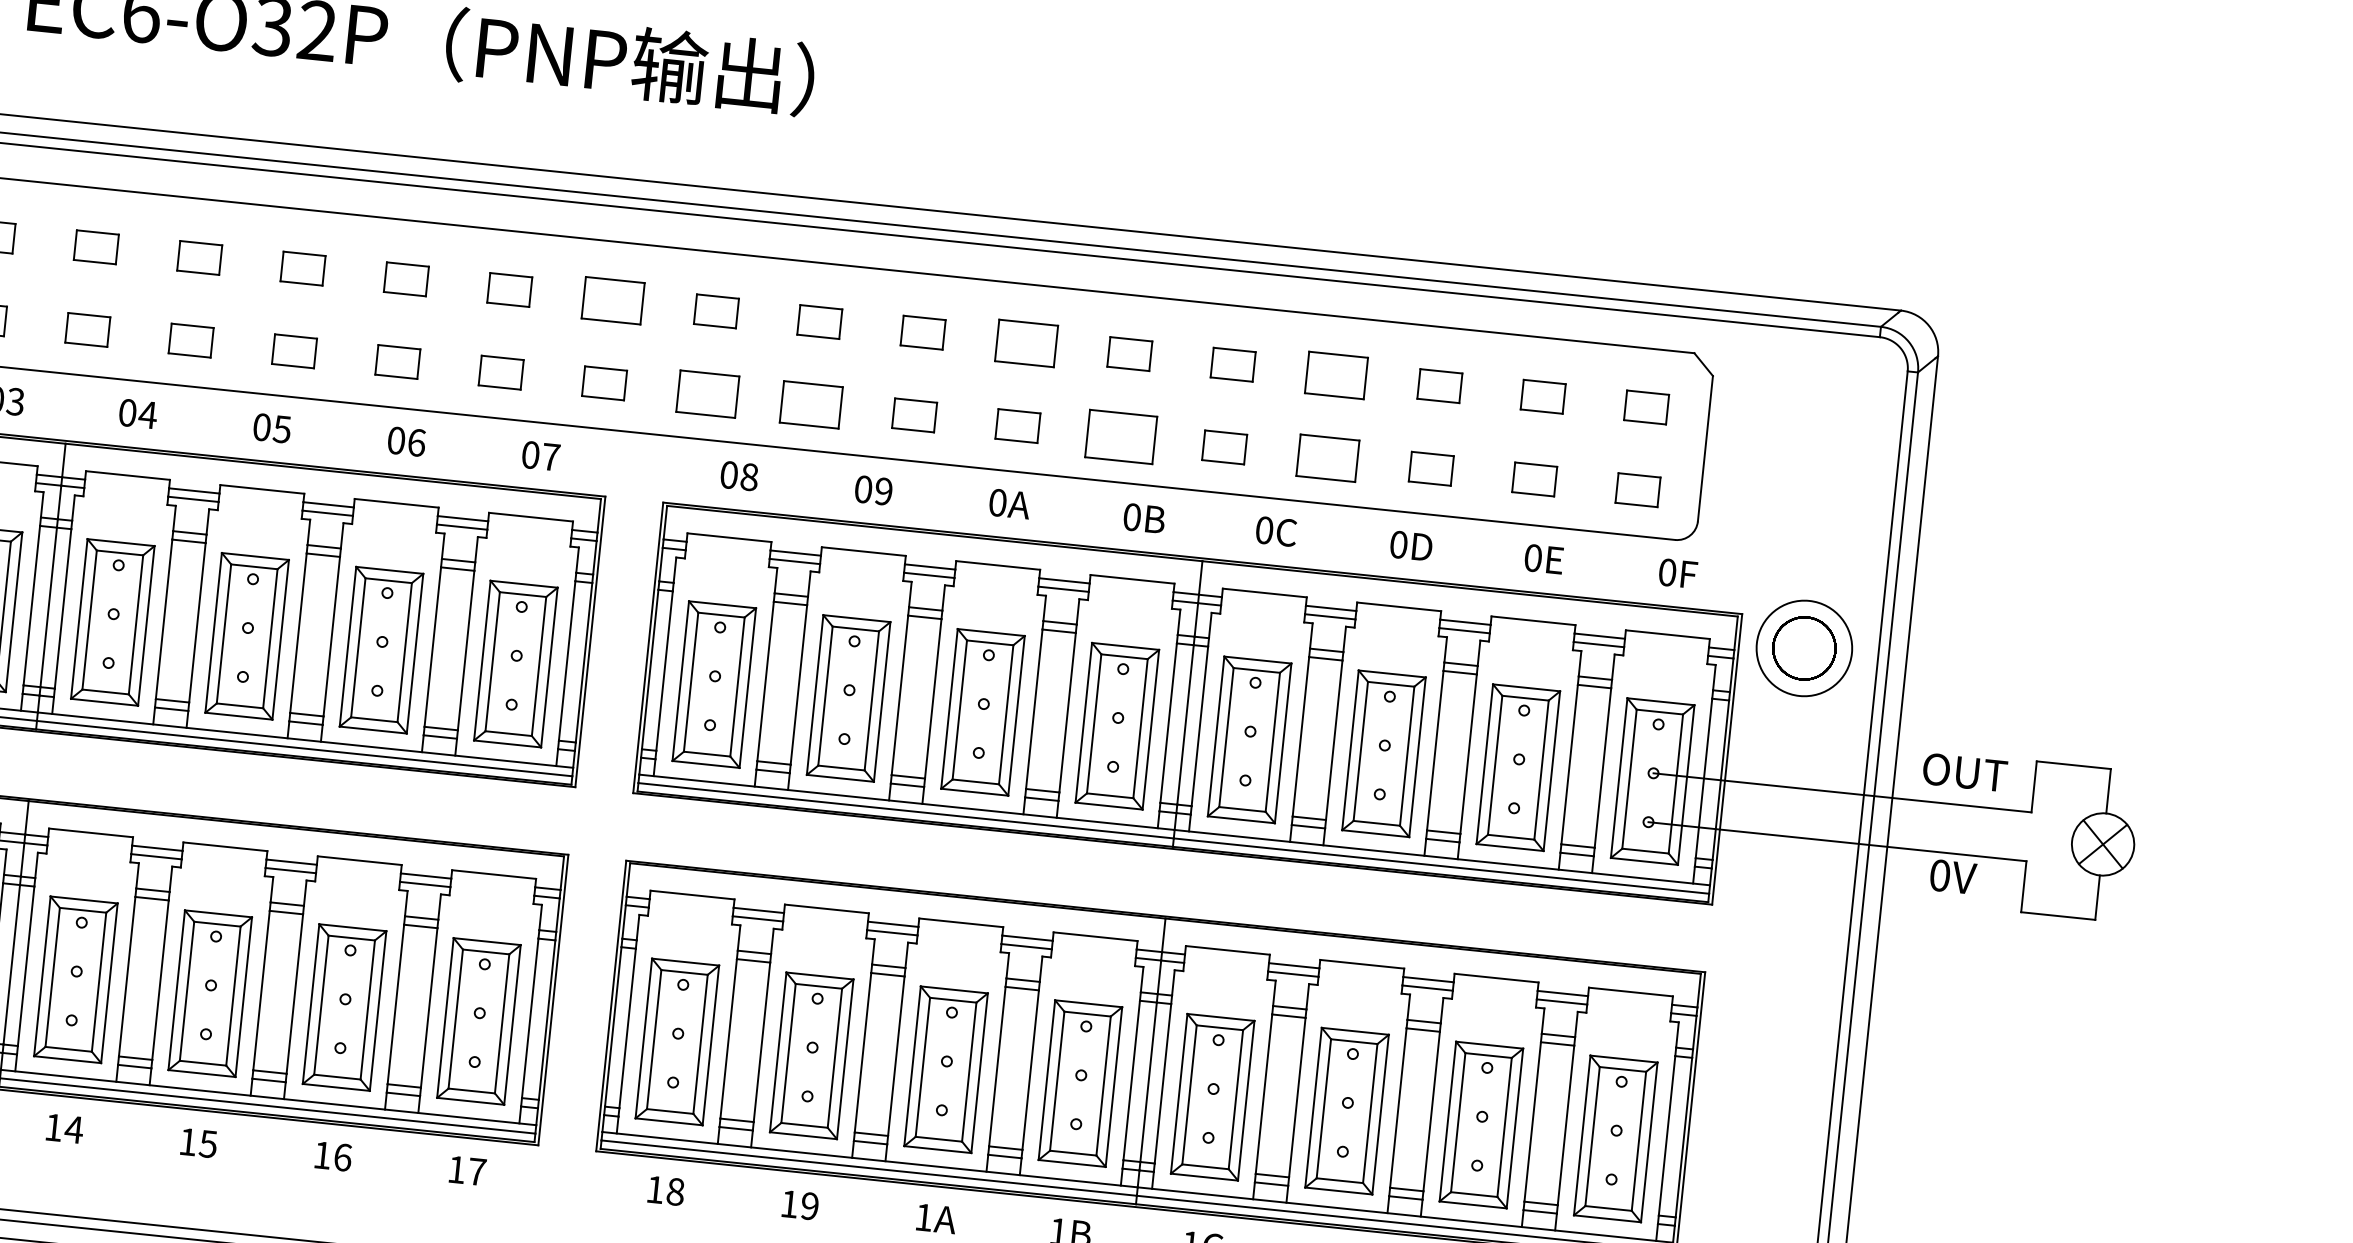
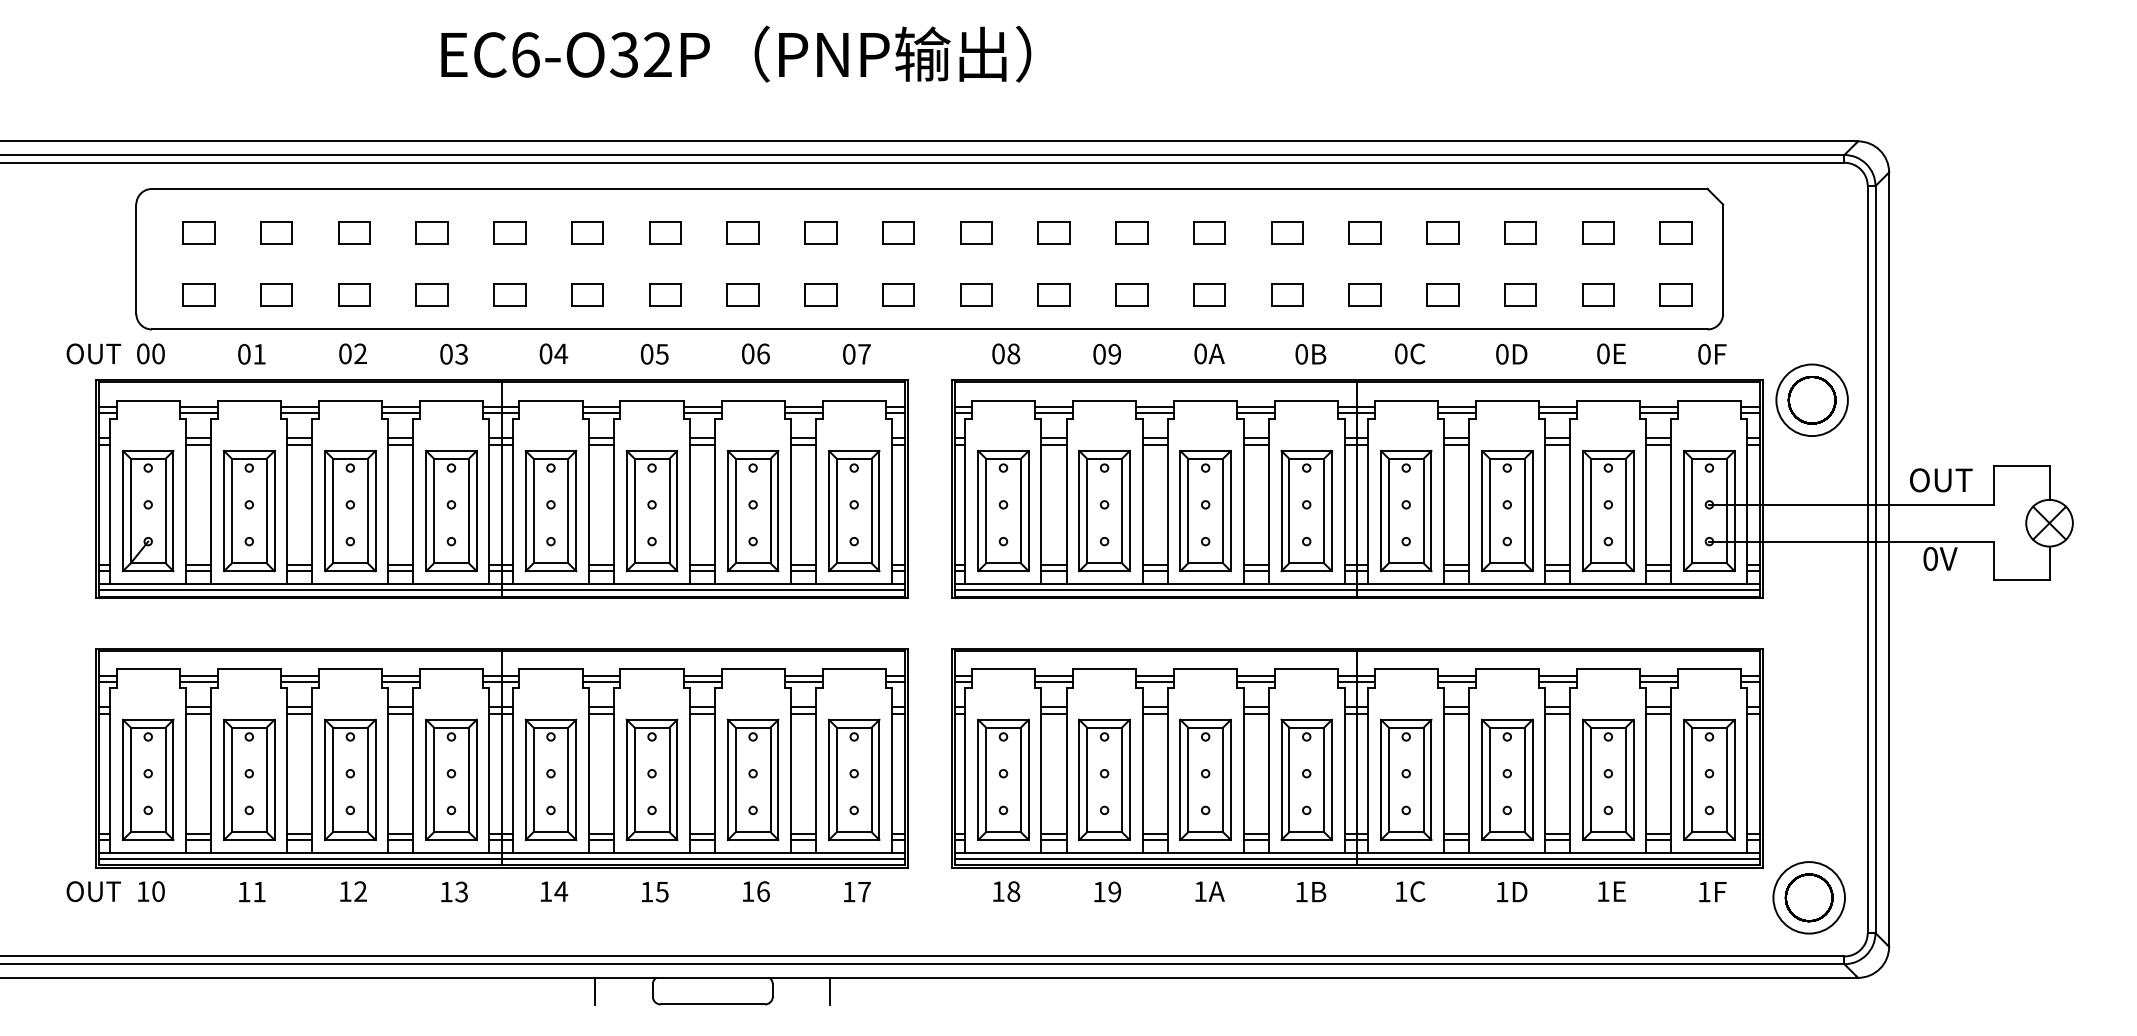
part: (613, 299) -> (898, 232), size x0.71
part: (1026, 342) -> (1209, 232), size x0.71
part: (1336, 374) -> (1442, 232), size x0.71
part: (708, 393) -> (976, 294), size x0.71
part: (810, 403) -> (1053, 294), size x0.71
part: (1121, 435) -> (1287, 294), size x0.62
part: (1327, 457) -> (1442, 294), size x0.71

